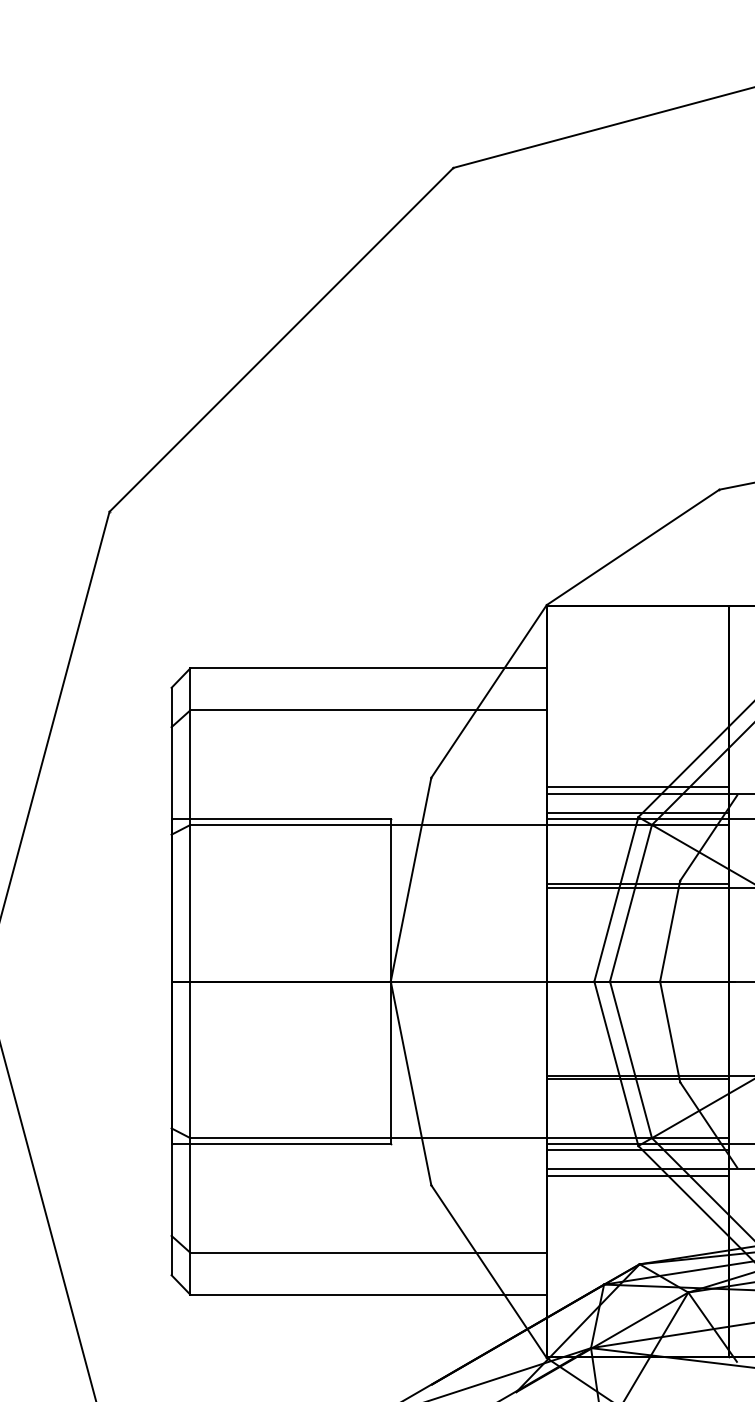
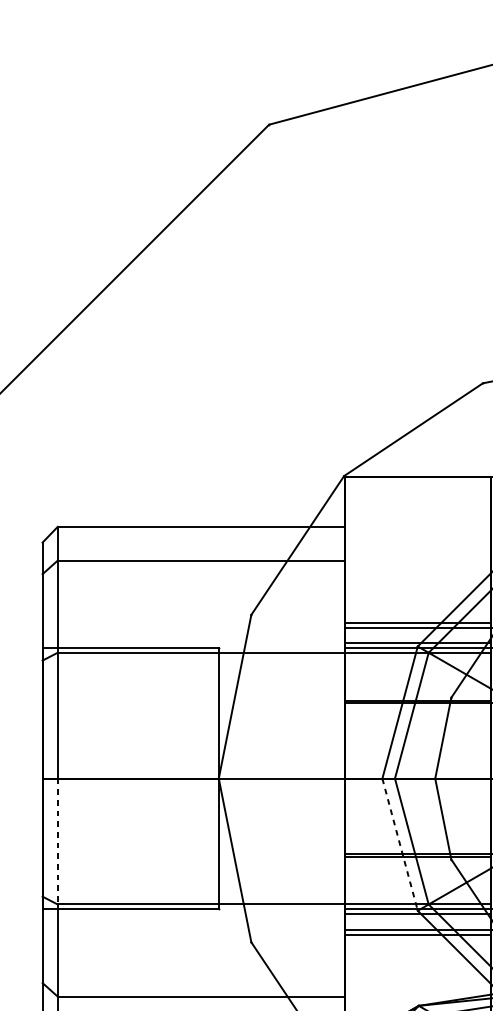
line: (190, 1060) -> (57, 842), solid -> dashed
line: (616, 1064) -> (400, 845), solid -> dashed

